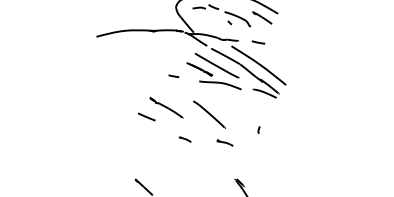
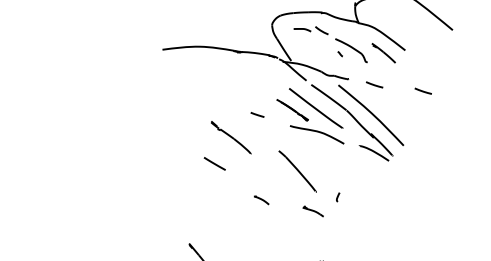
line: (295, 42) -> (423, 91), added
part: (166, 107) -> (231, 137), moved
curve: (258, 129) -> (337, 196), moved

